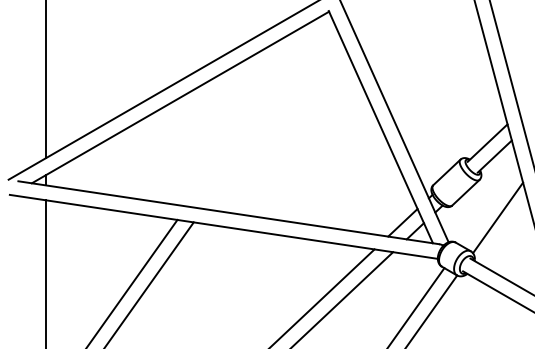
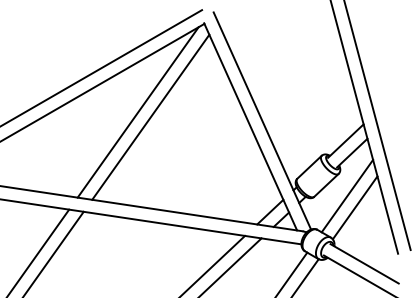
line: (254, 110) -> (137, 112), added
line: (268, 115) -> (150, 116), added
line: (489, 204) -> (347, 195), added

